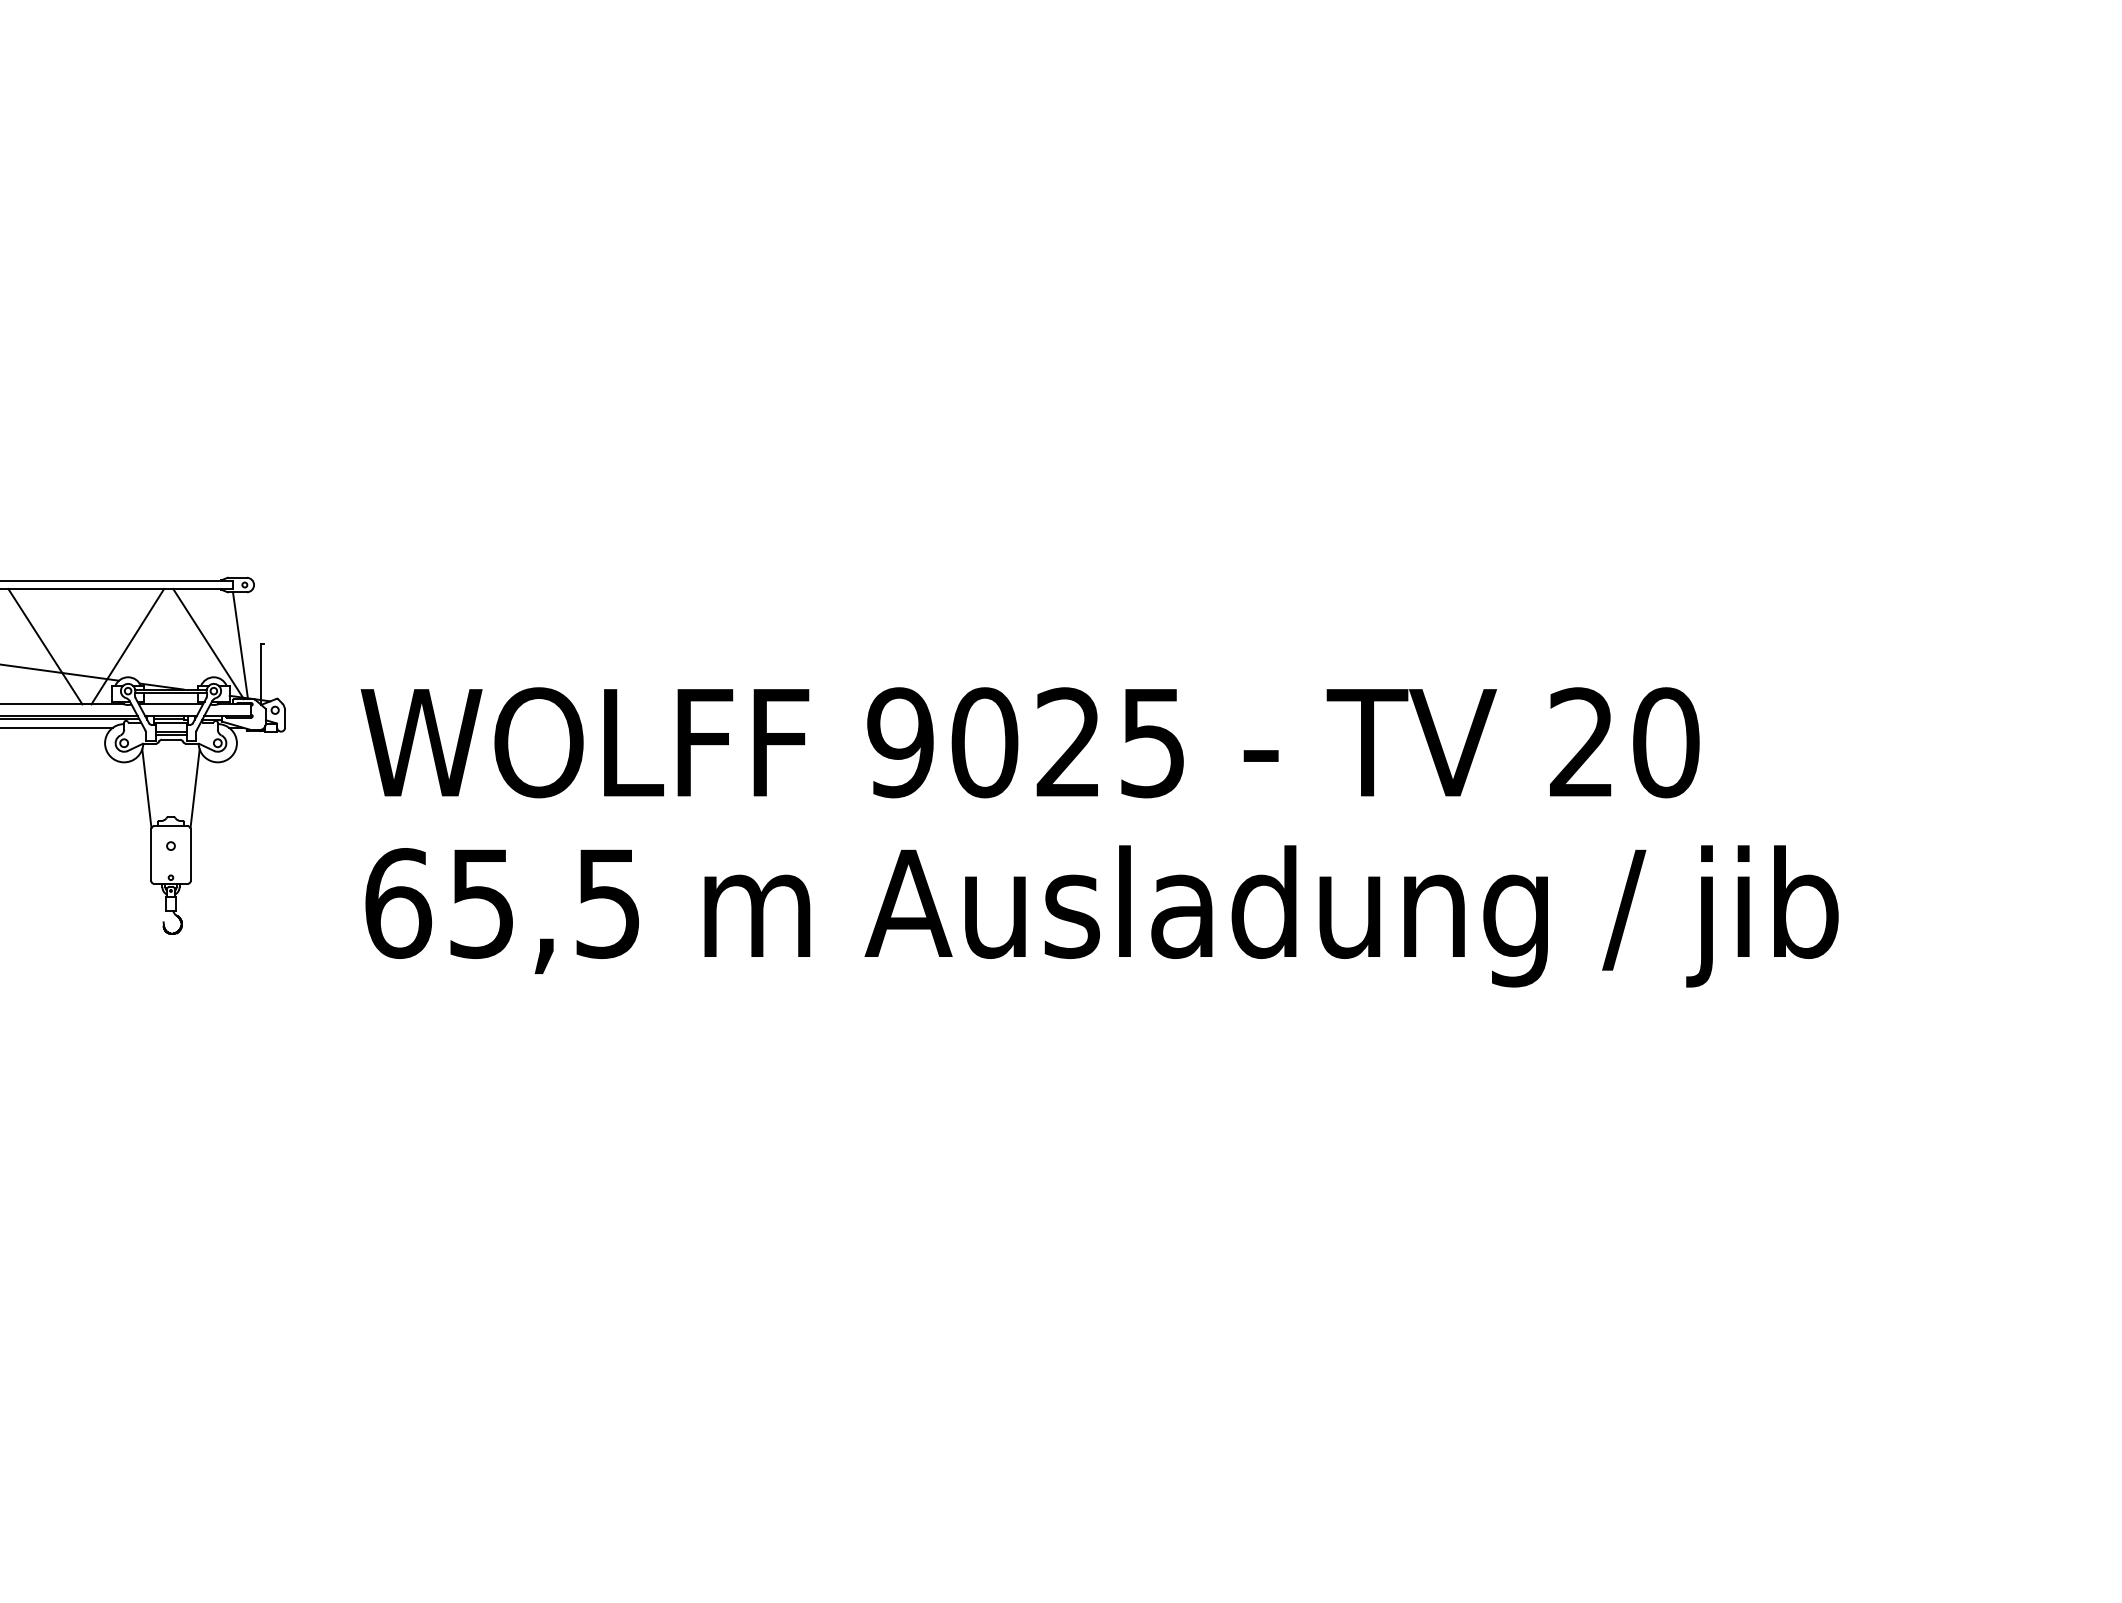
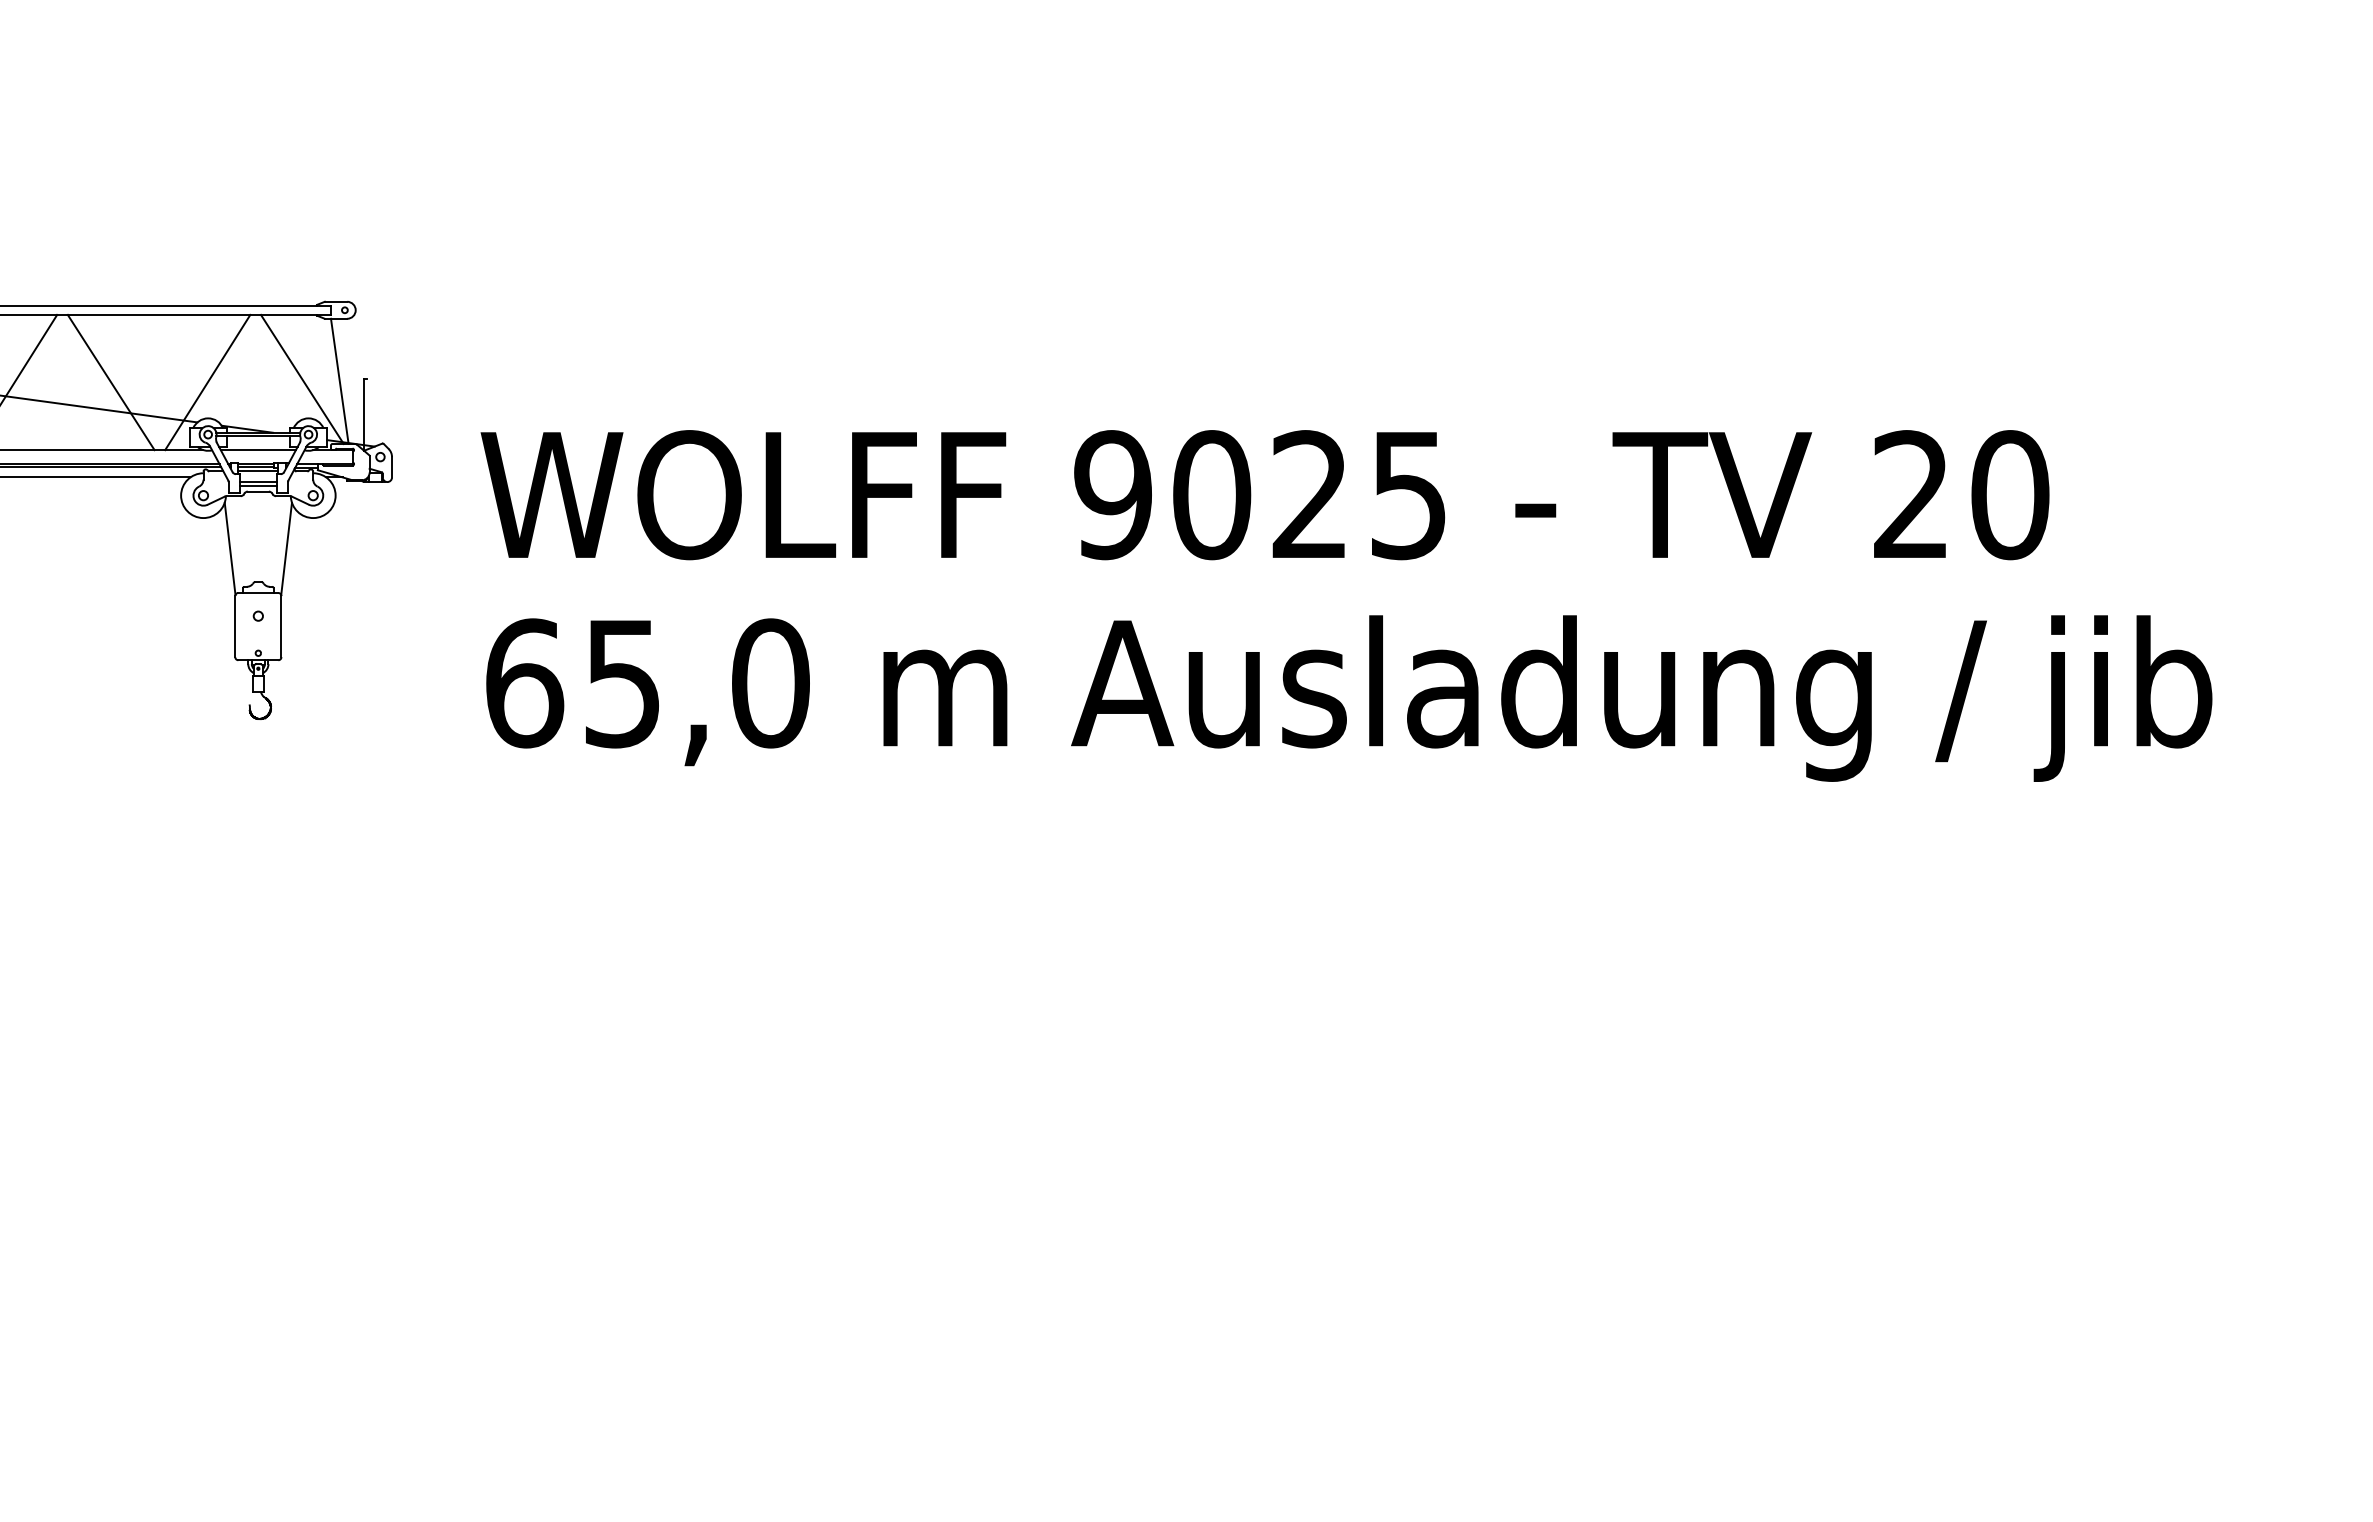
text: (608, 903) -> (770, 683), 65,5 -> 65,0

